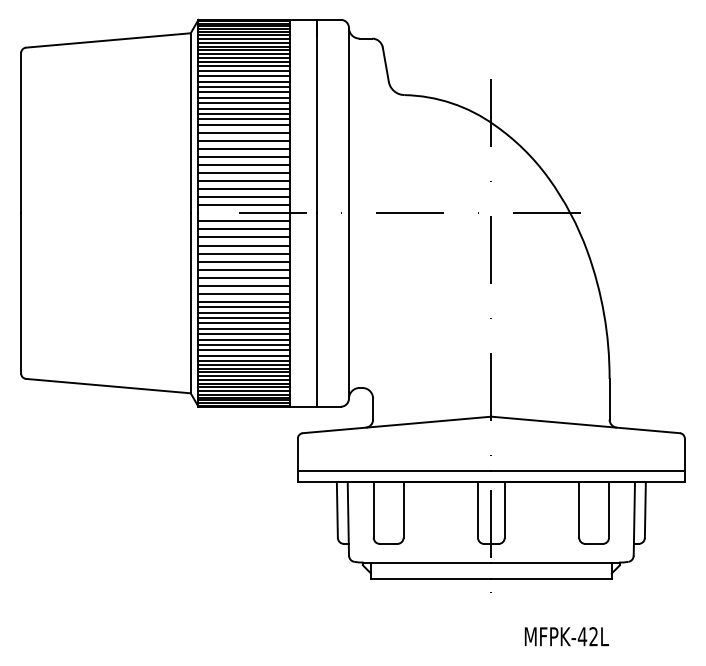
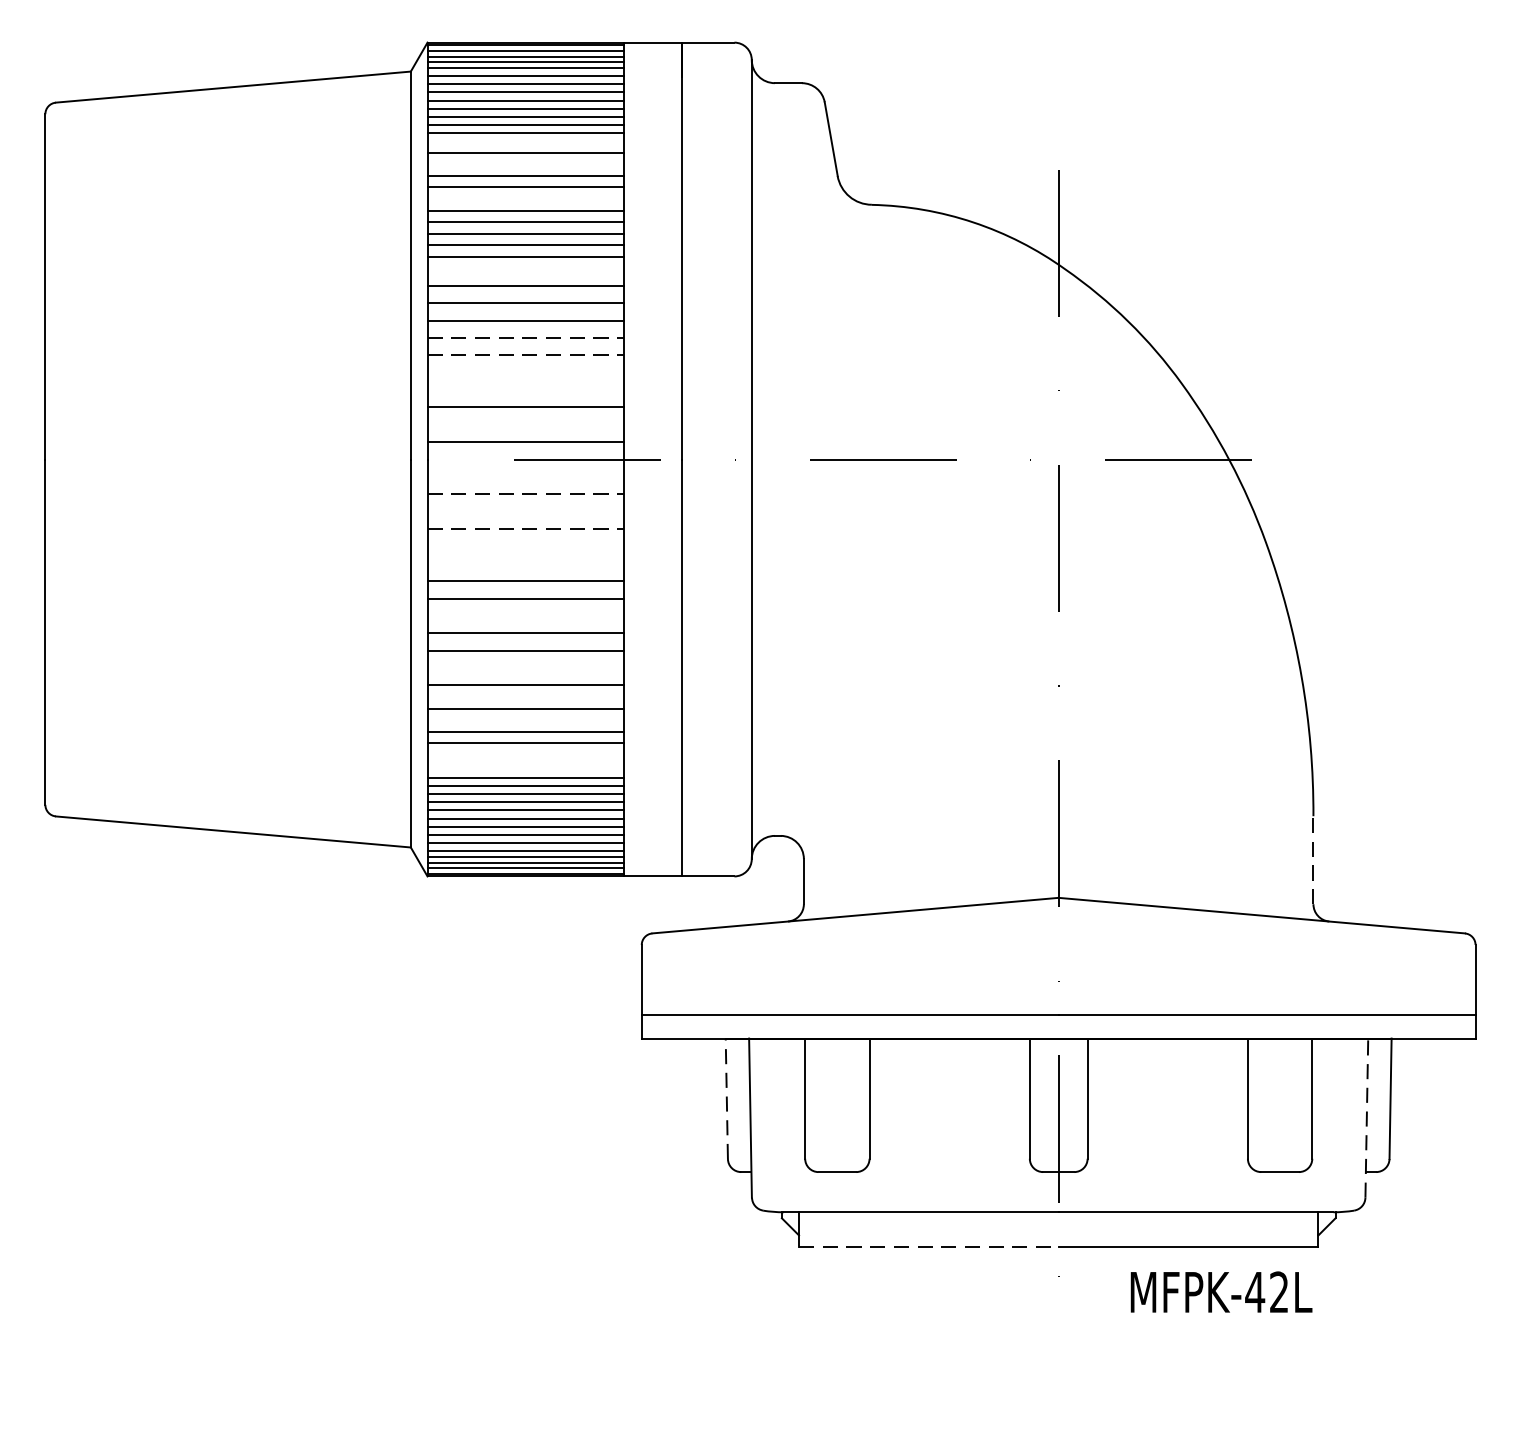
line: (243, 65) -> (524, 141), removed
line: (243, 76) -> (524, 164), removed
line: (243, 92) -> (524, 199), removed
line: (243, 124) -> (524, 268), removed
line: (244, 156) -> (526, 337), solid -> dashed
line: (244, 164) -> (526, 354), solid -> dashed
line: (243, 172) -> (524, 371), removed
line: (243, 181) -> (524, 391), removed
line: (243, 197) -> (524, 425), removed
line: (243, 221) -> (524, 477), removed
line: (244, 229) -> (526, 494), solid -> dashed
line: (243, 237) -> (524, 511), removed
line: (244, 245) -> (526, 528), solid -> dashed
line: (243, 253) -> (524, 546), removed
line: (243, 261) -> (524, 563), removed
line: (243, 285) -> (524, 615), removed
line: (243, 307) -> (524, 662), removed
line: (243, 312) -> (524, 673), removed
line: (243, 323) -> (524, 697), removed
line: (243, 334) -> (524, 720), removed
line: (243, 350) -> (524, 755), removed
line: (243, 355) -> (524, 765), removed
line: (609, 398) -> (1313, 858), solid -> dashed
line: (337, 509) -> (727, 1097), solid -> dashed
line: (634, 518) -> (1367, 1117), solid -> dashed
line: (431, 578) -> (929, 1246), solid -> dashed
text: (566, 636) -> (1220, 1291), moved

